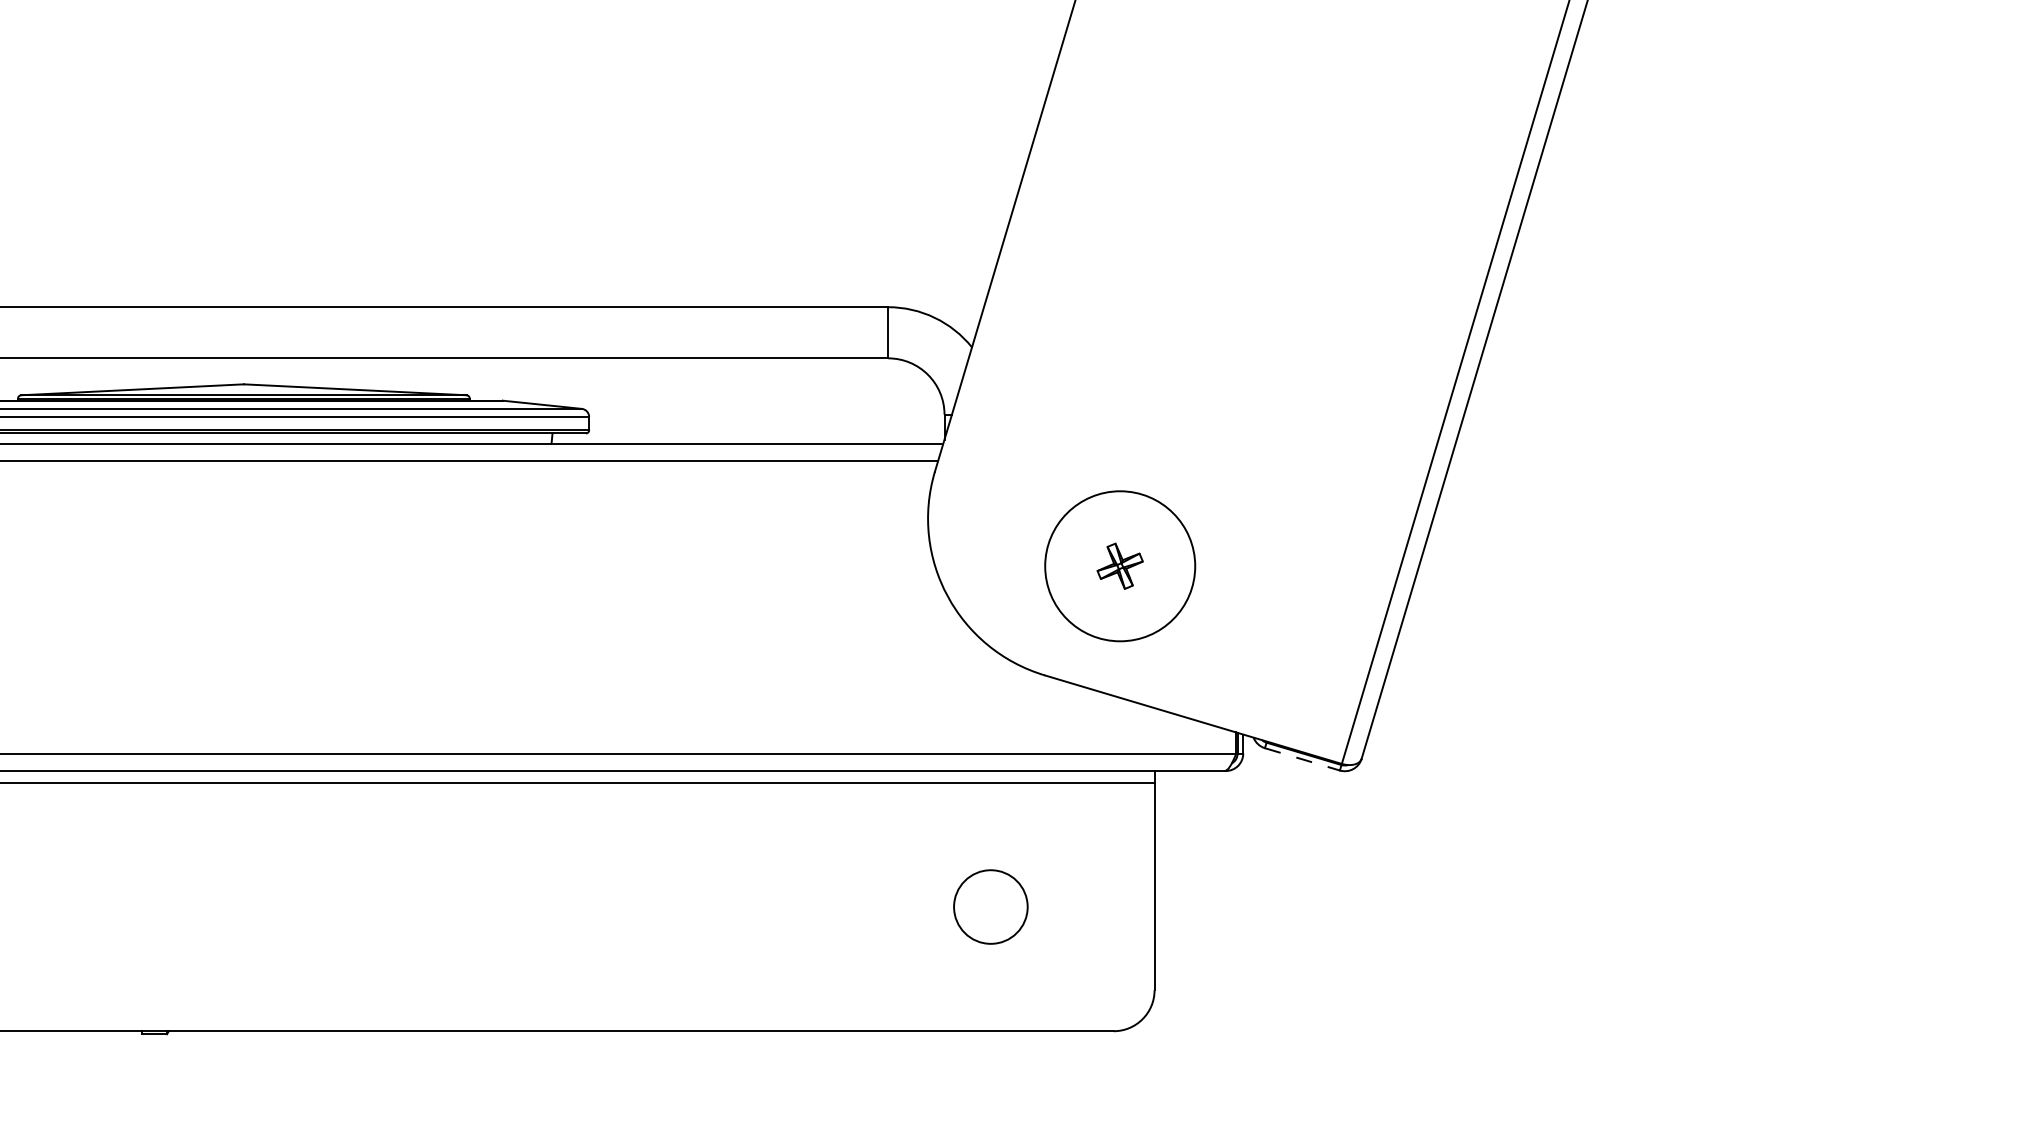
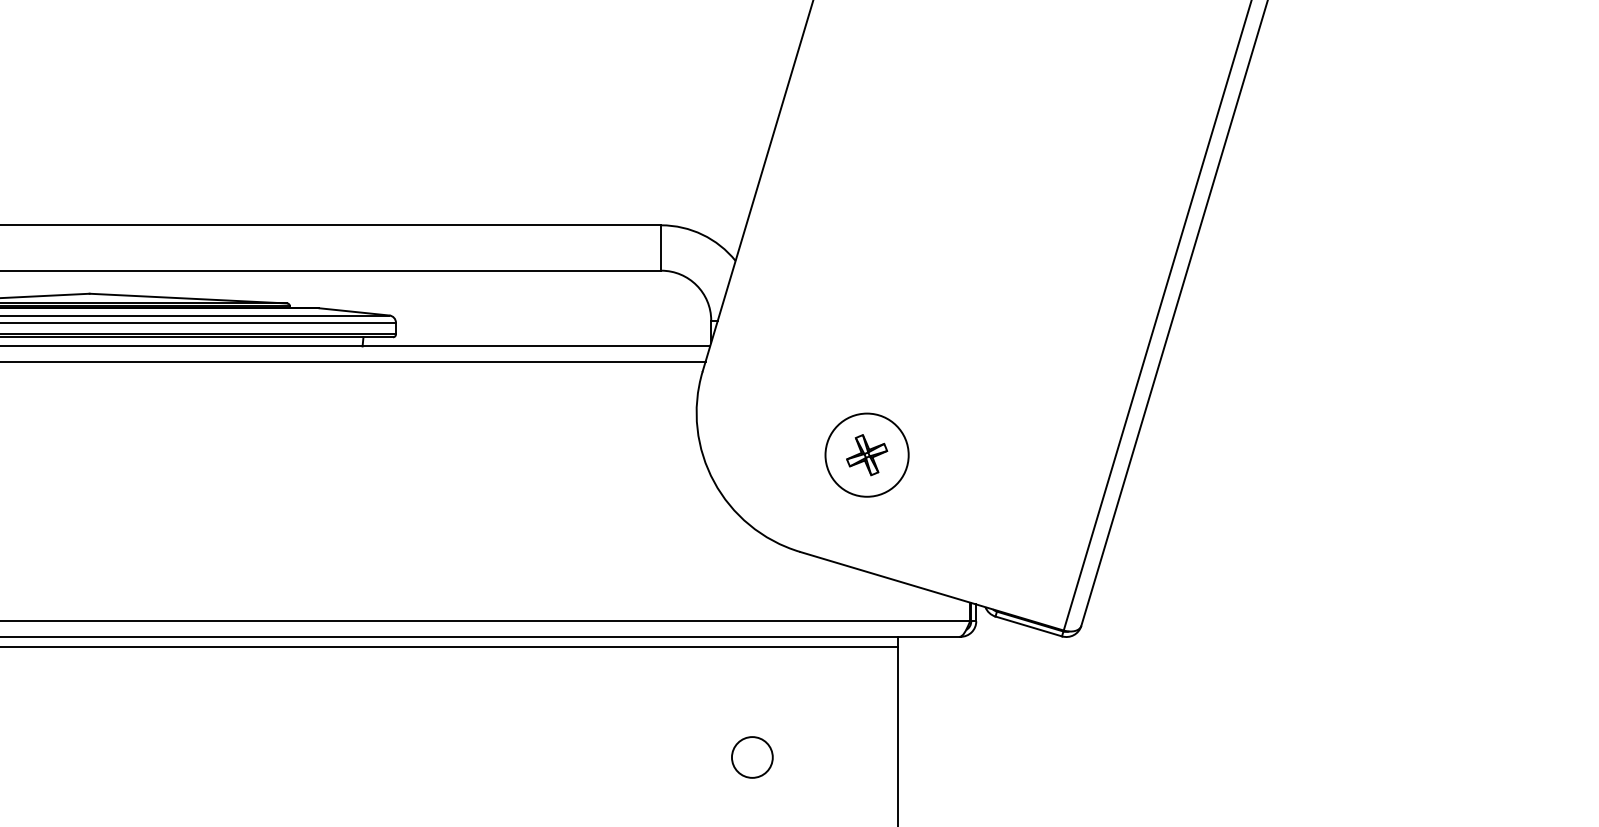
circle: (1120, 566) -> (867, 455), size x0.62
line: (1302, 759) -> (1028, 626), dashed -> solid
circle: (990, 906) -> (752, 757), size x0.62

